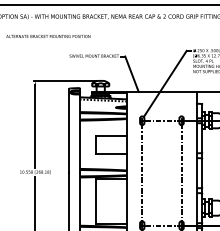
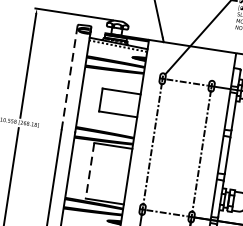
line: (69, 131) -> (69, 78), solid -> dashed
line: (96, 202) -> (90, 171), solid -> dashed

